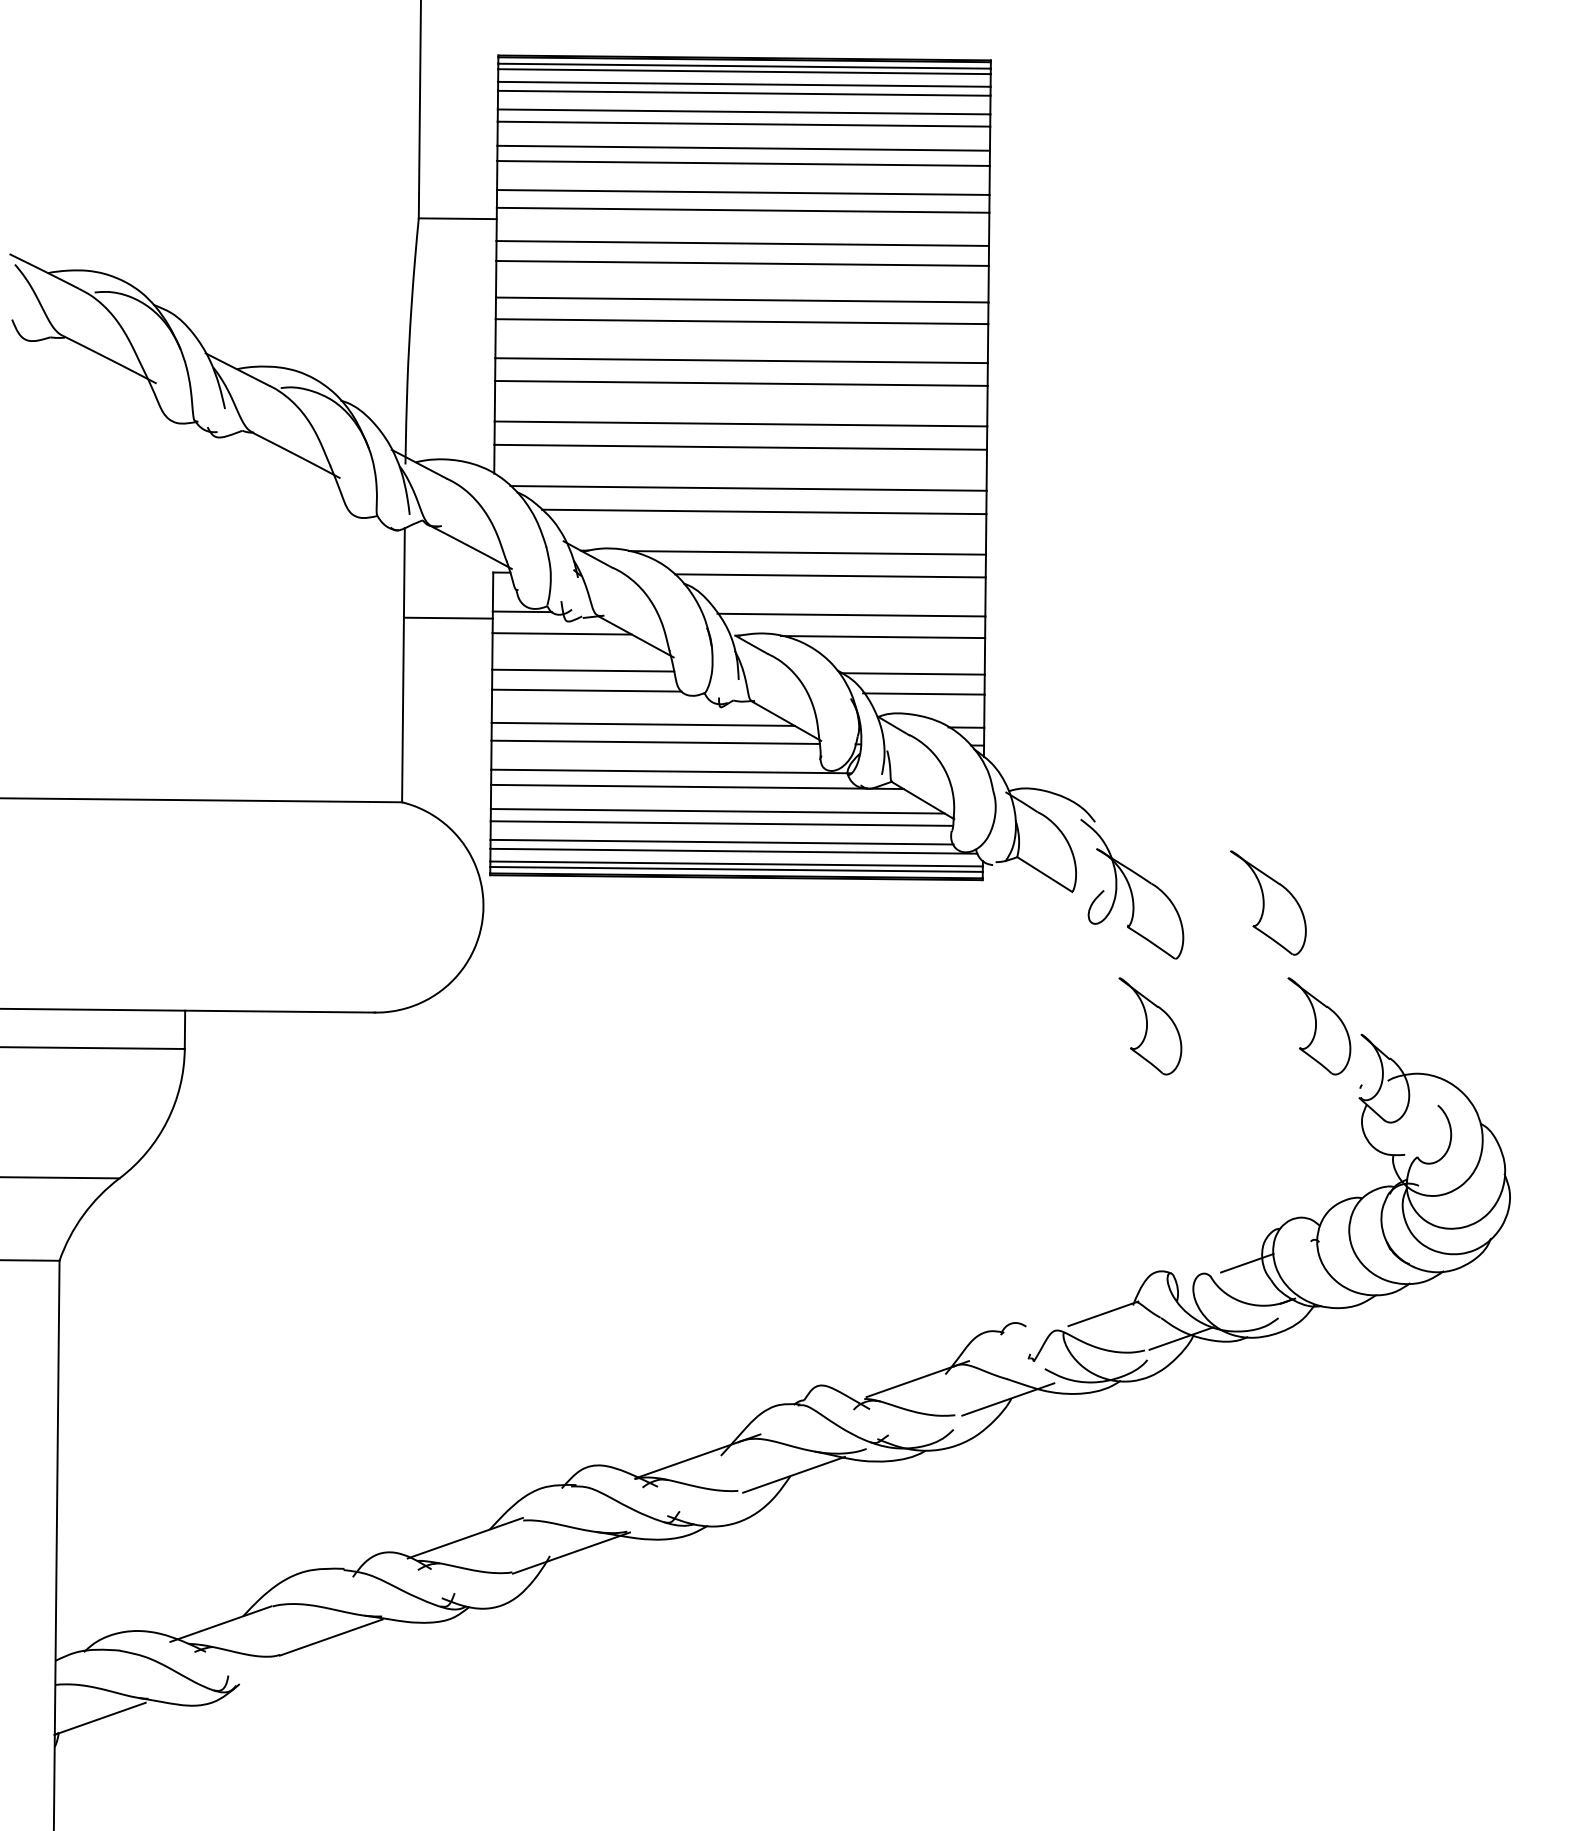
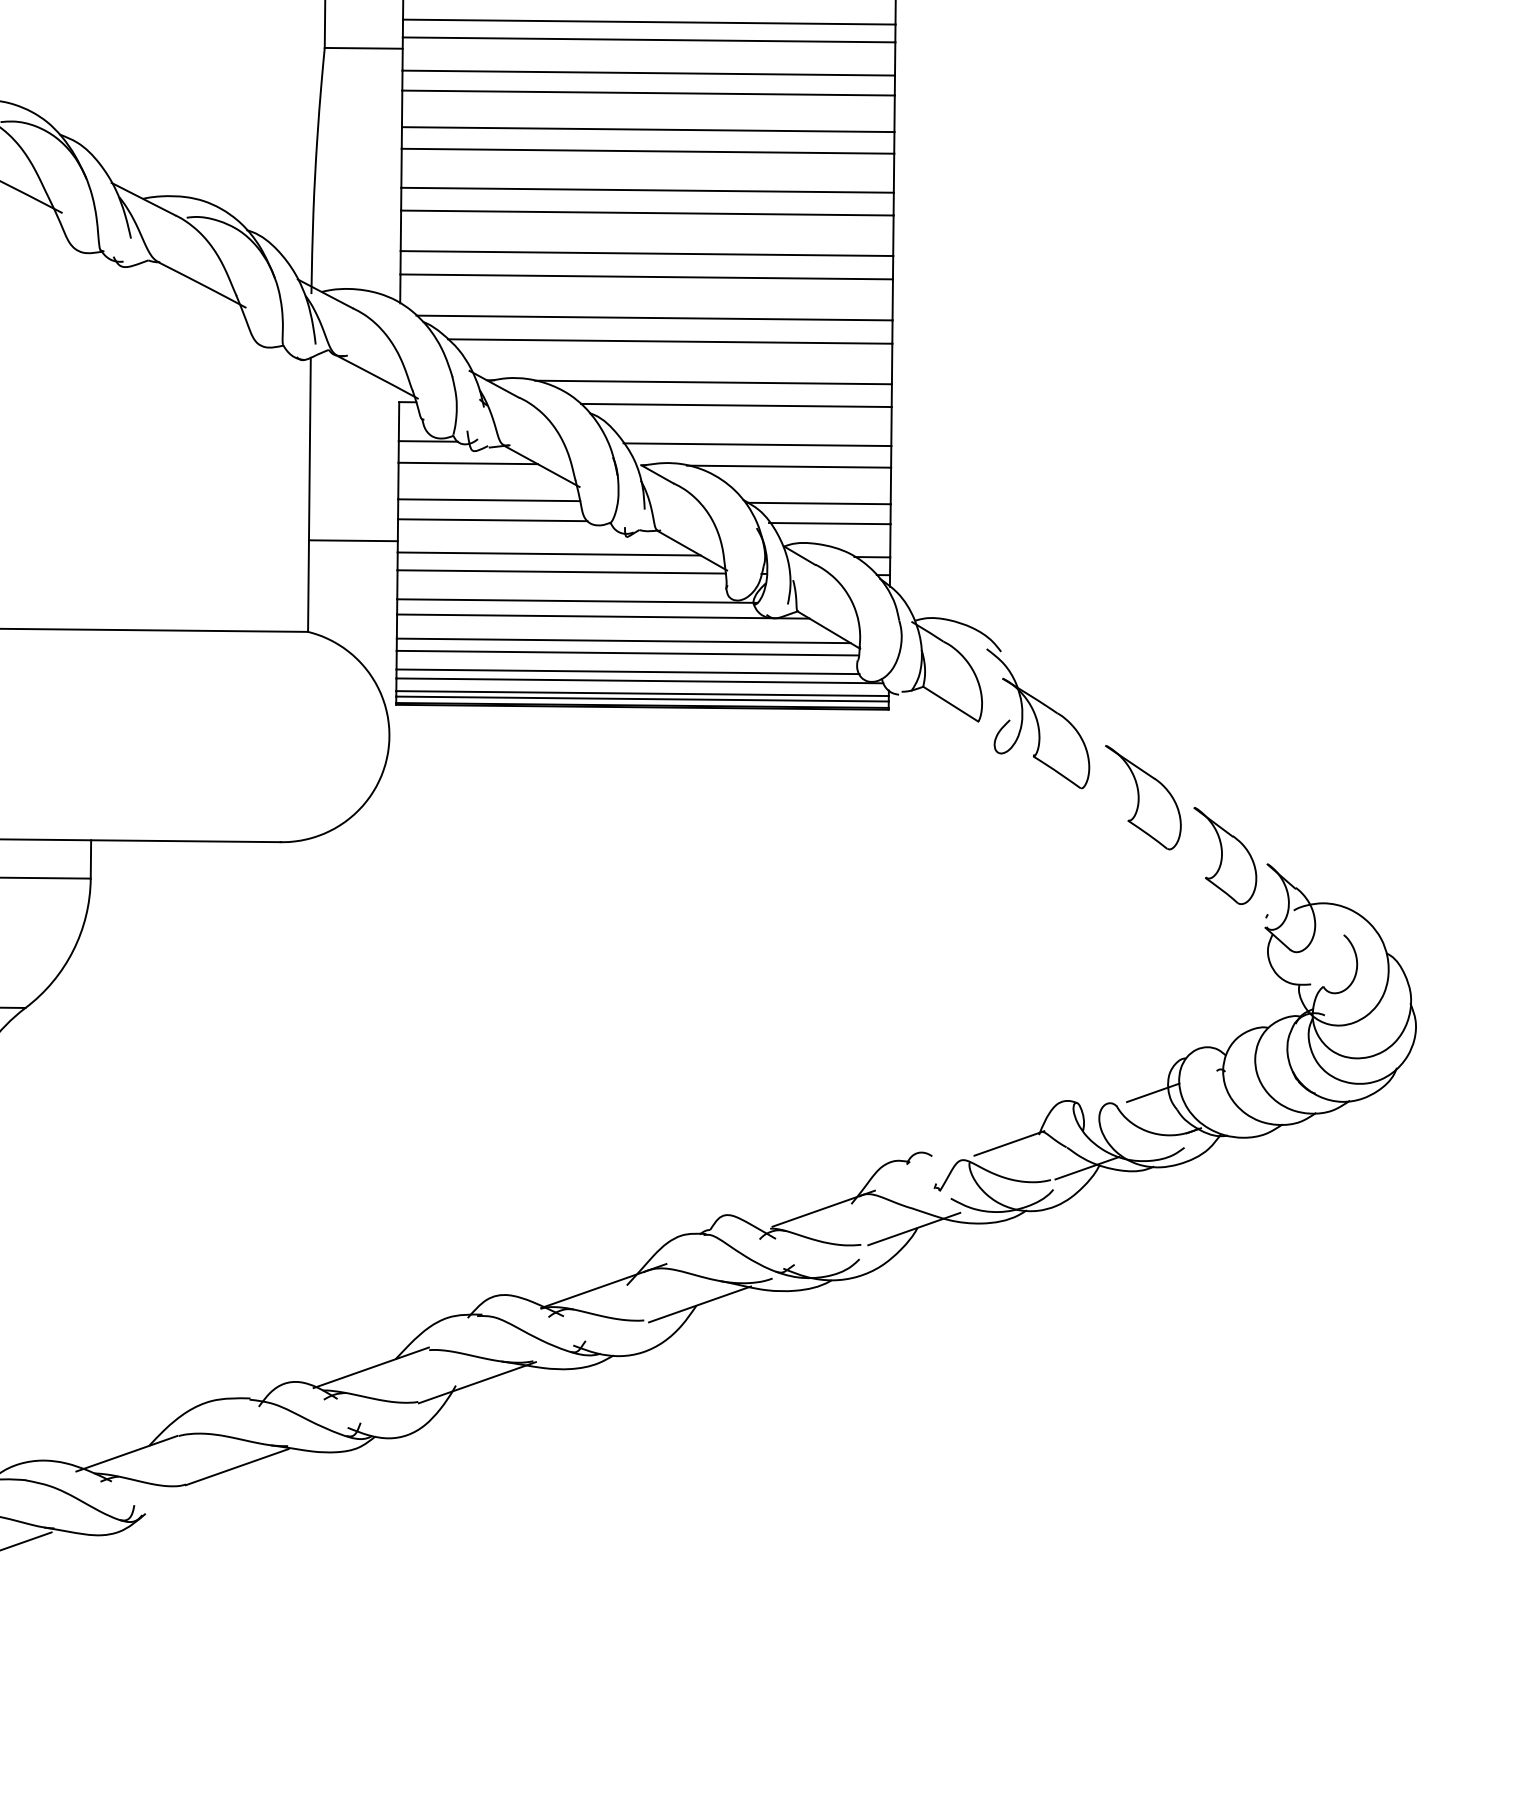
line: (448, 617) -> (353, 540), moved
part: (1268, 902) -> (1143, 797), moved
part: (1150, 1026) -> (1056, 856), removed

